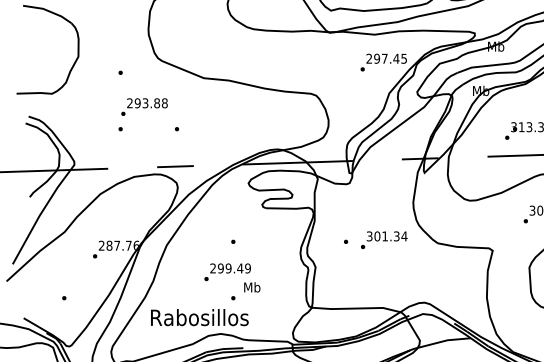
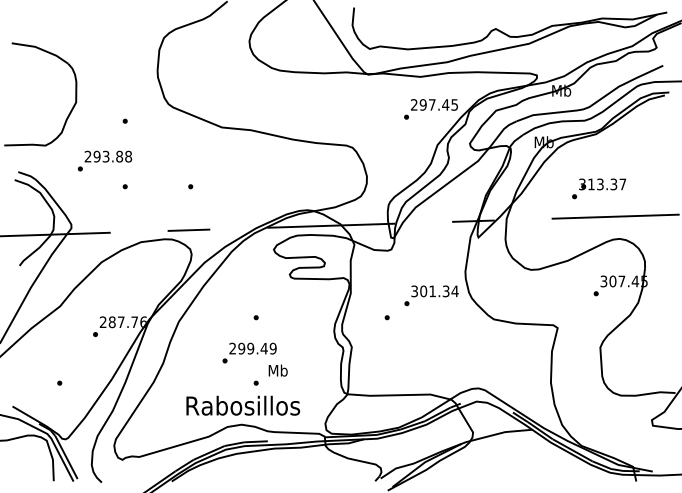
text: (144, 106) -> (105, 160), moved
text: (384, 239) -> (431, 295), moved
text: (200, 317) -> (243, 405), moved

